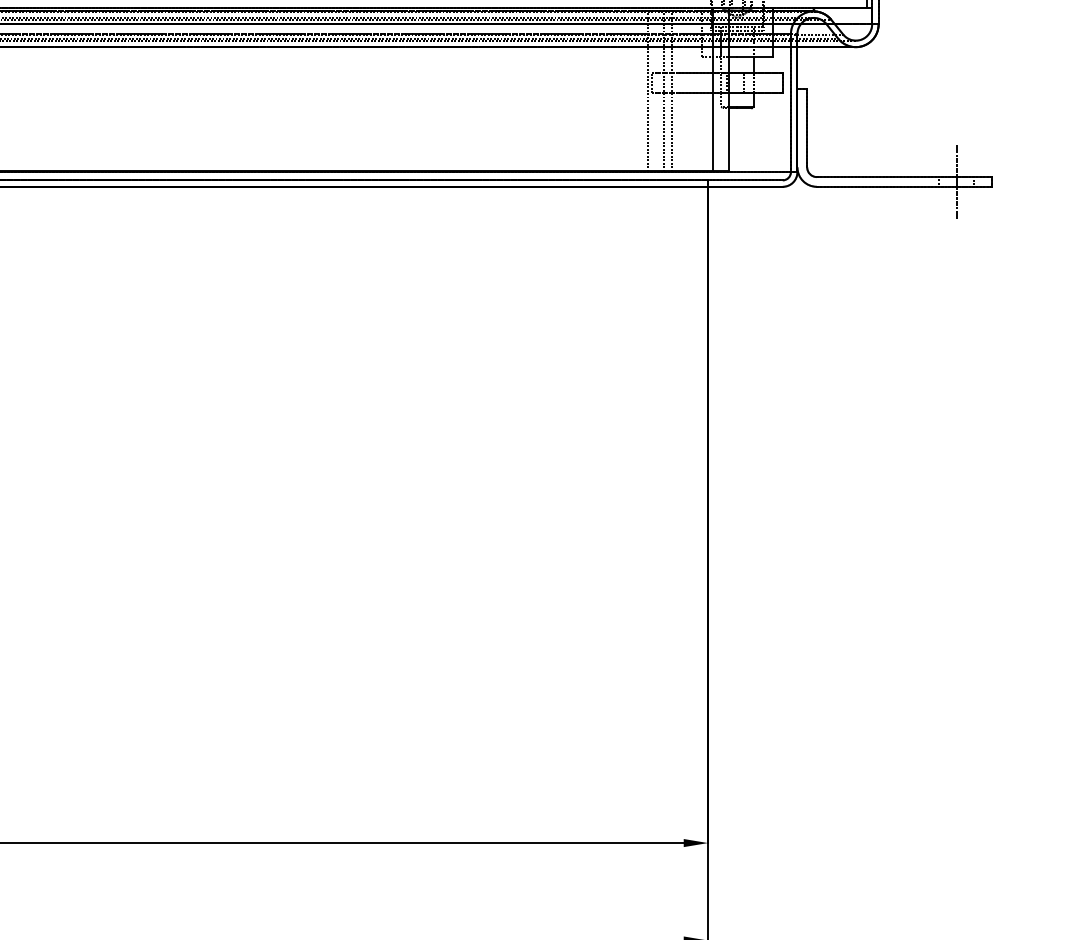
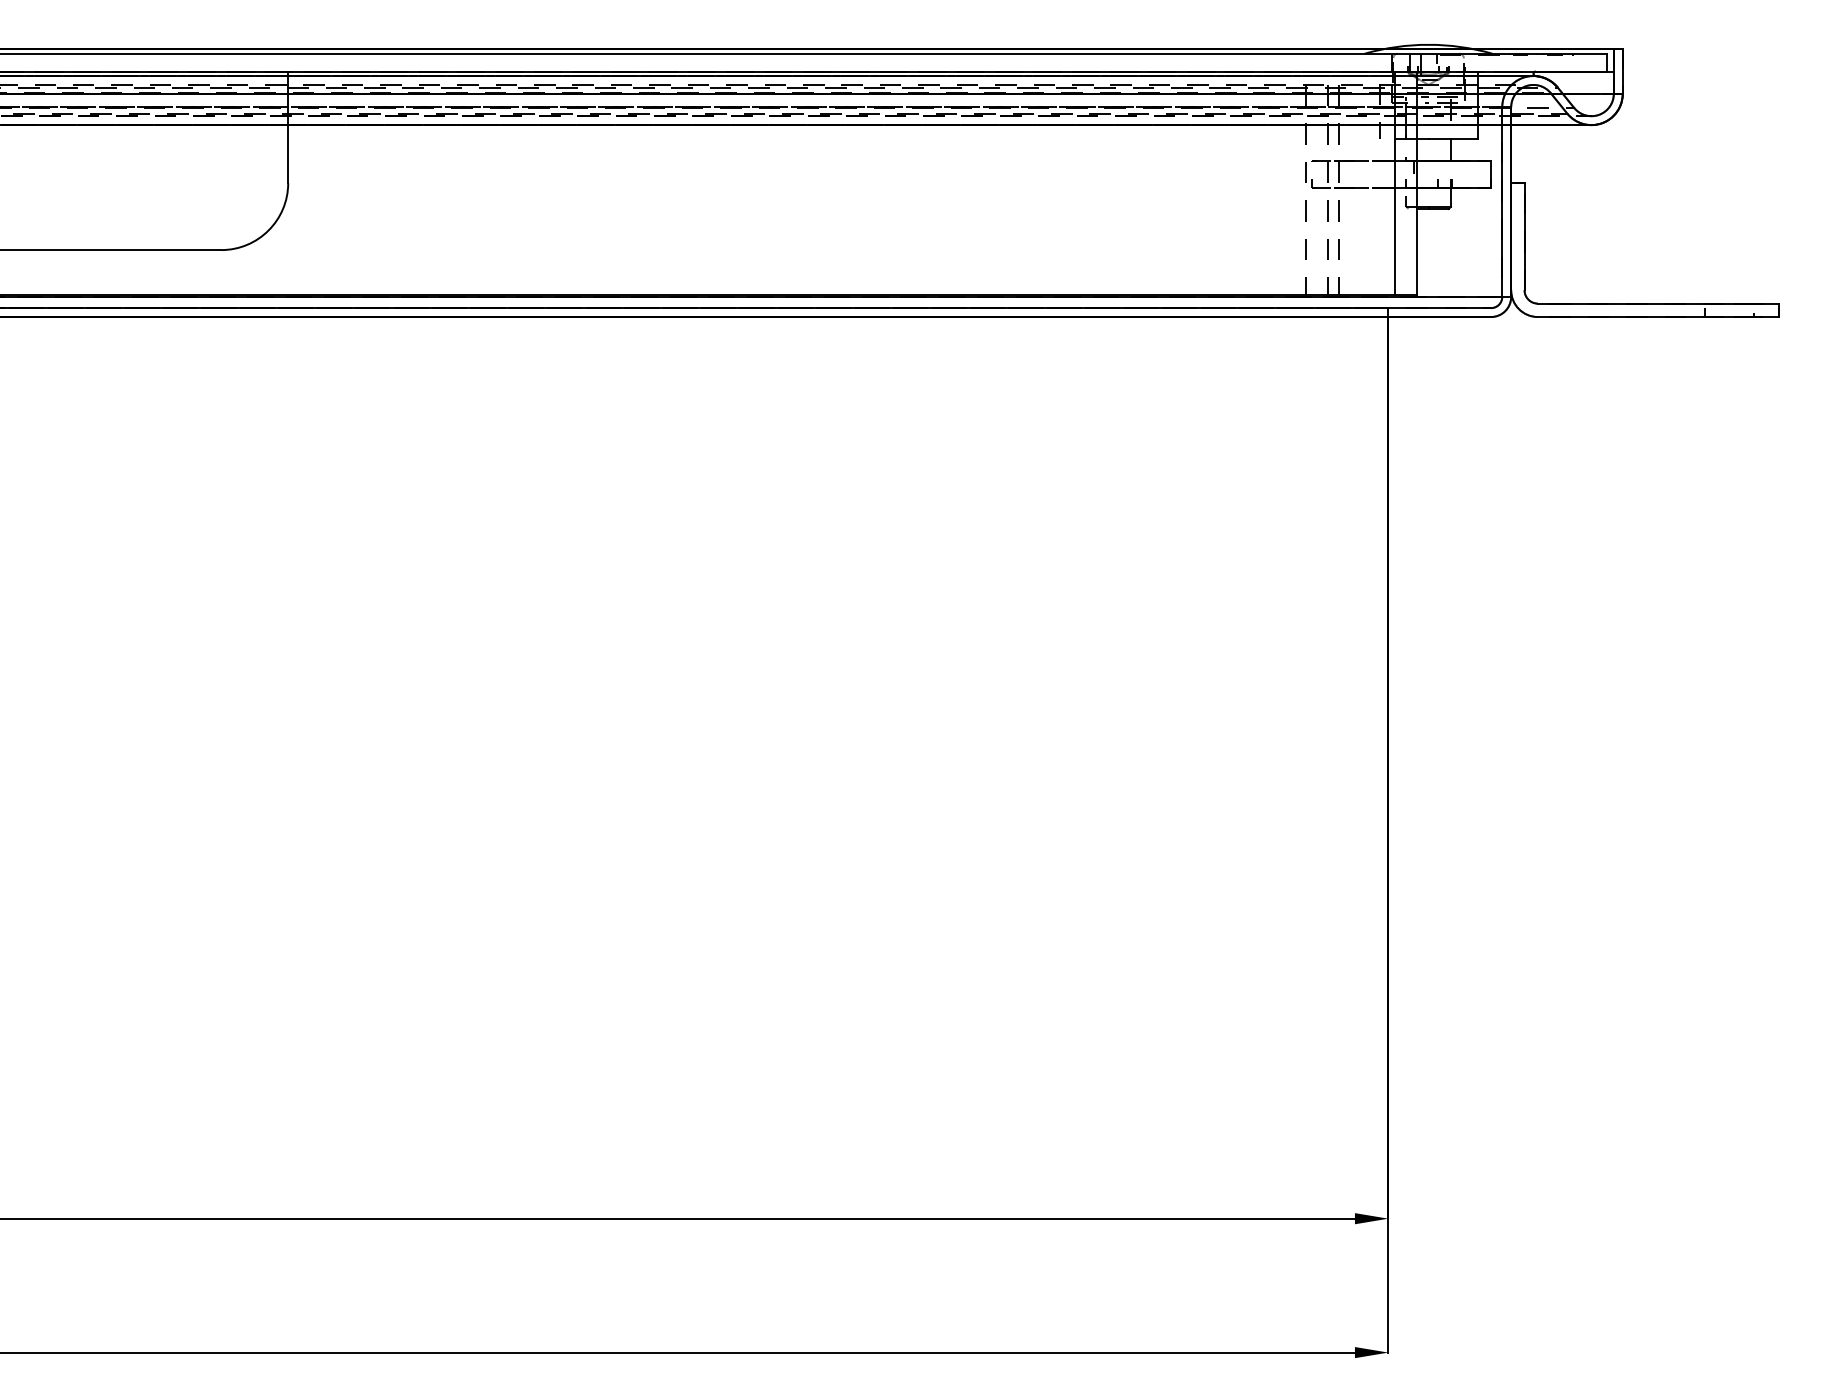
line: (956, 182) -> (1729, 310), removed

